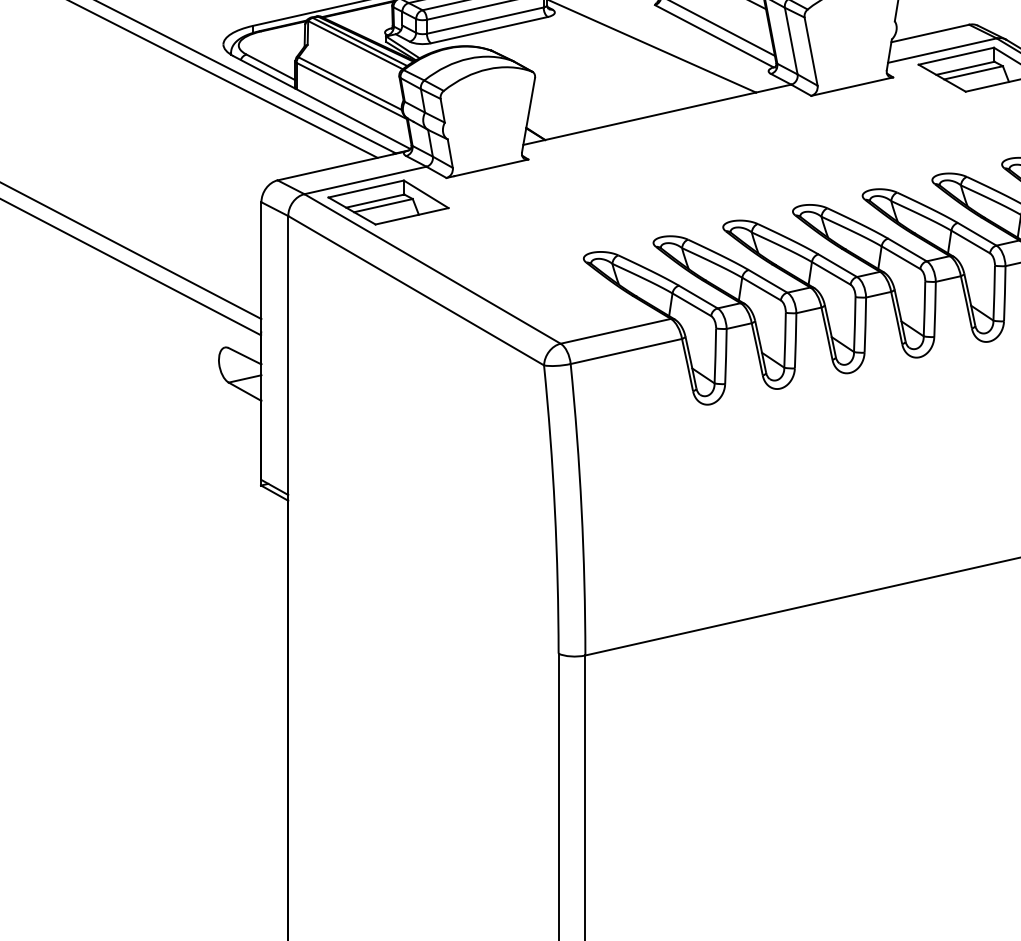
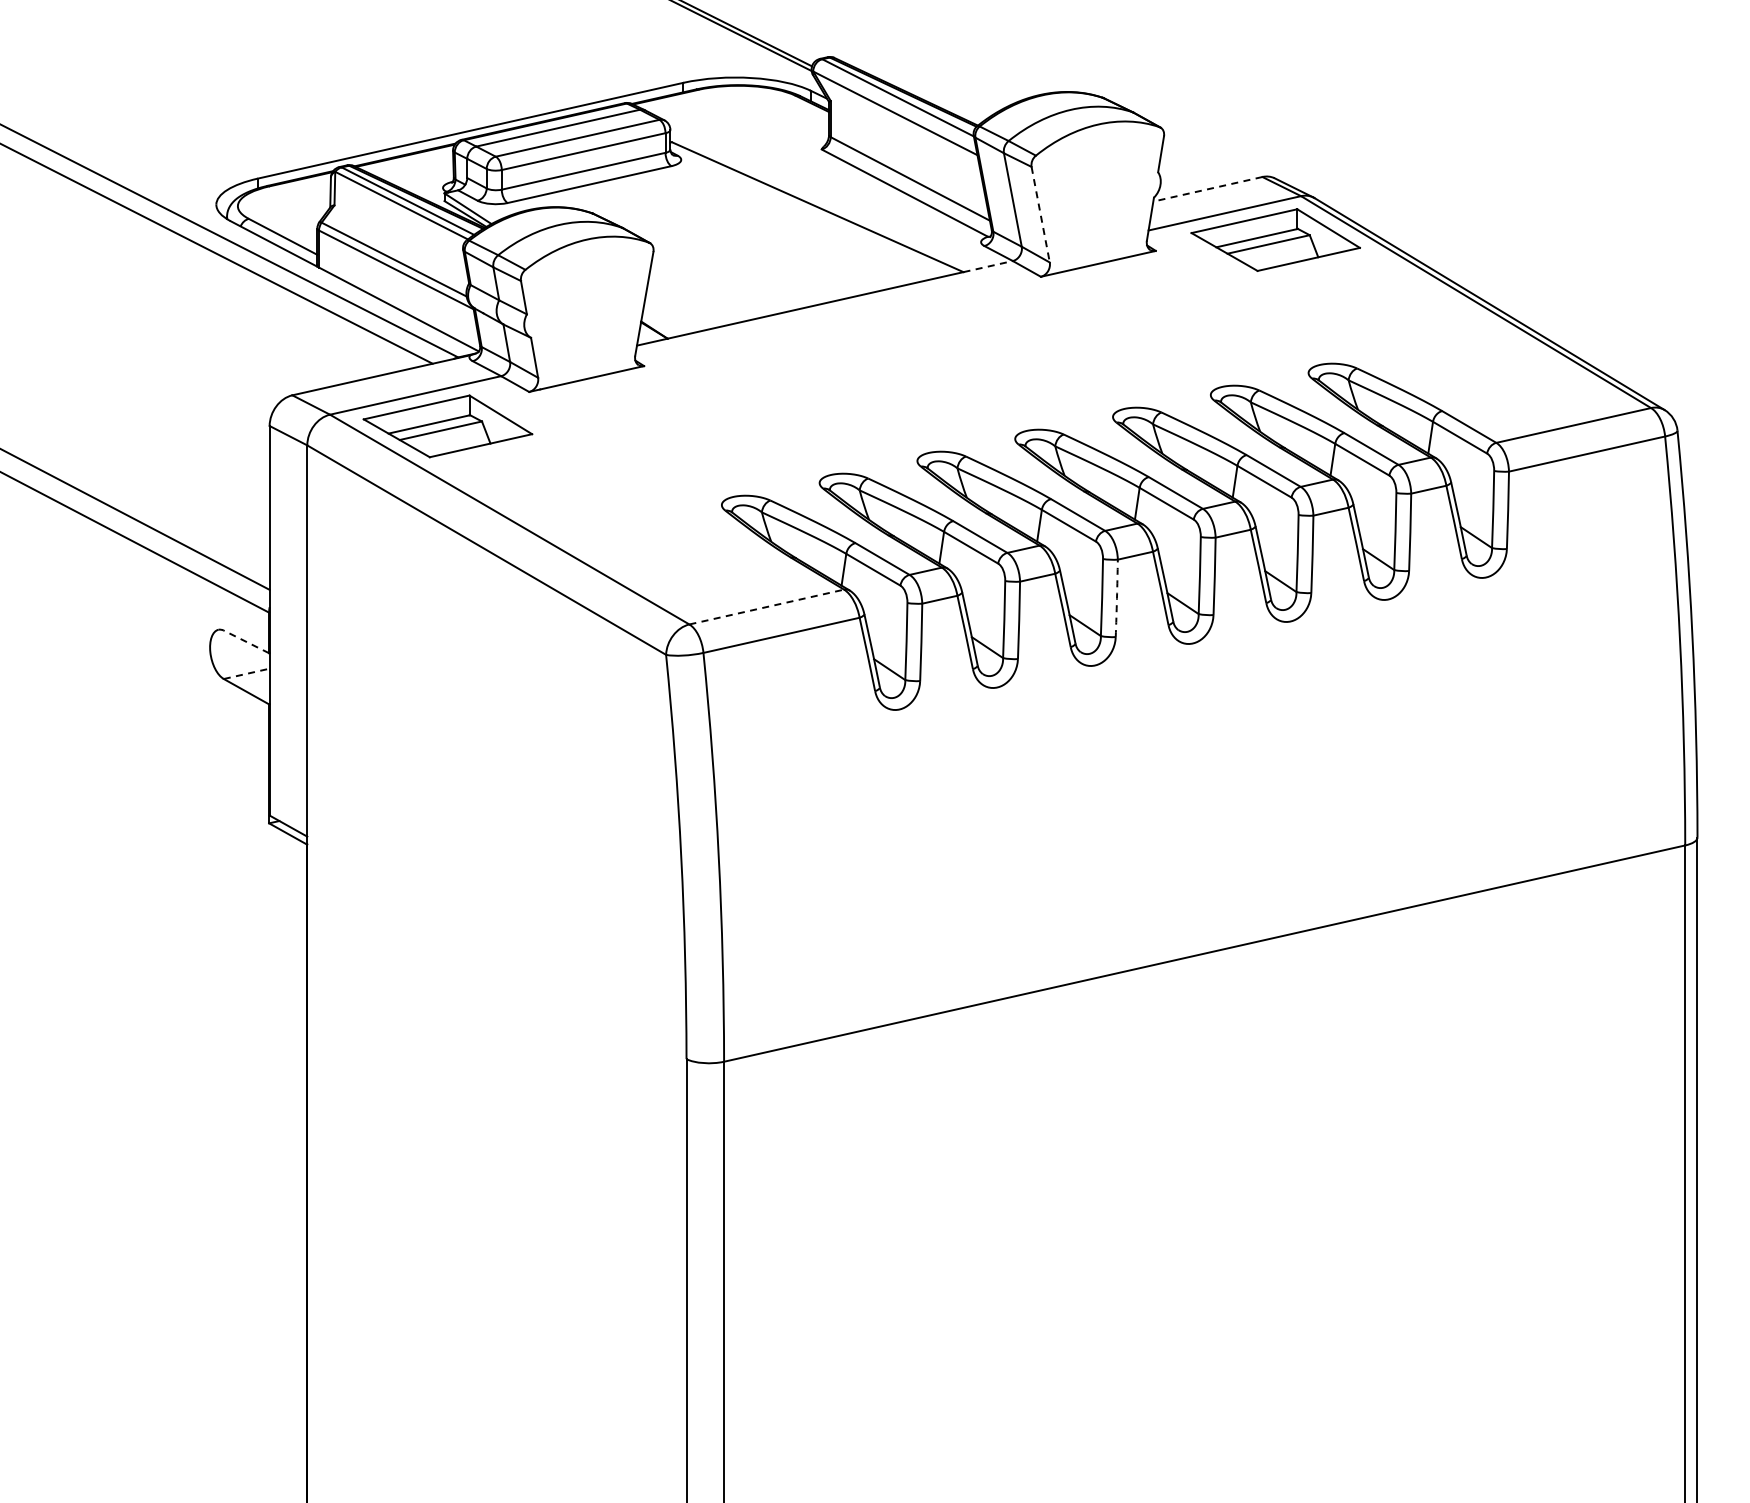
line: (930, 33) -> (1207, 189), solid -> dashed
line: (810, 51) -> (1040, 214), solid -> dashed
line: (773, 88) -> (988, 266), solid -> dashed
arc: (865, 325) -> (1116, 598), solid -> dashed
line: (616, 330) -> (767, 606), solid -> dashed
line: (244, 355) -> (246, 641), solid -> dashed
line: (245, 378) -> (247, 673), solid -> dashed

